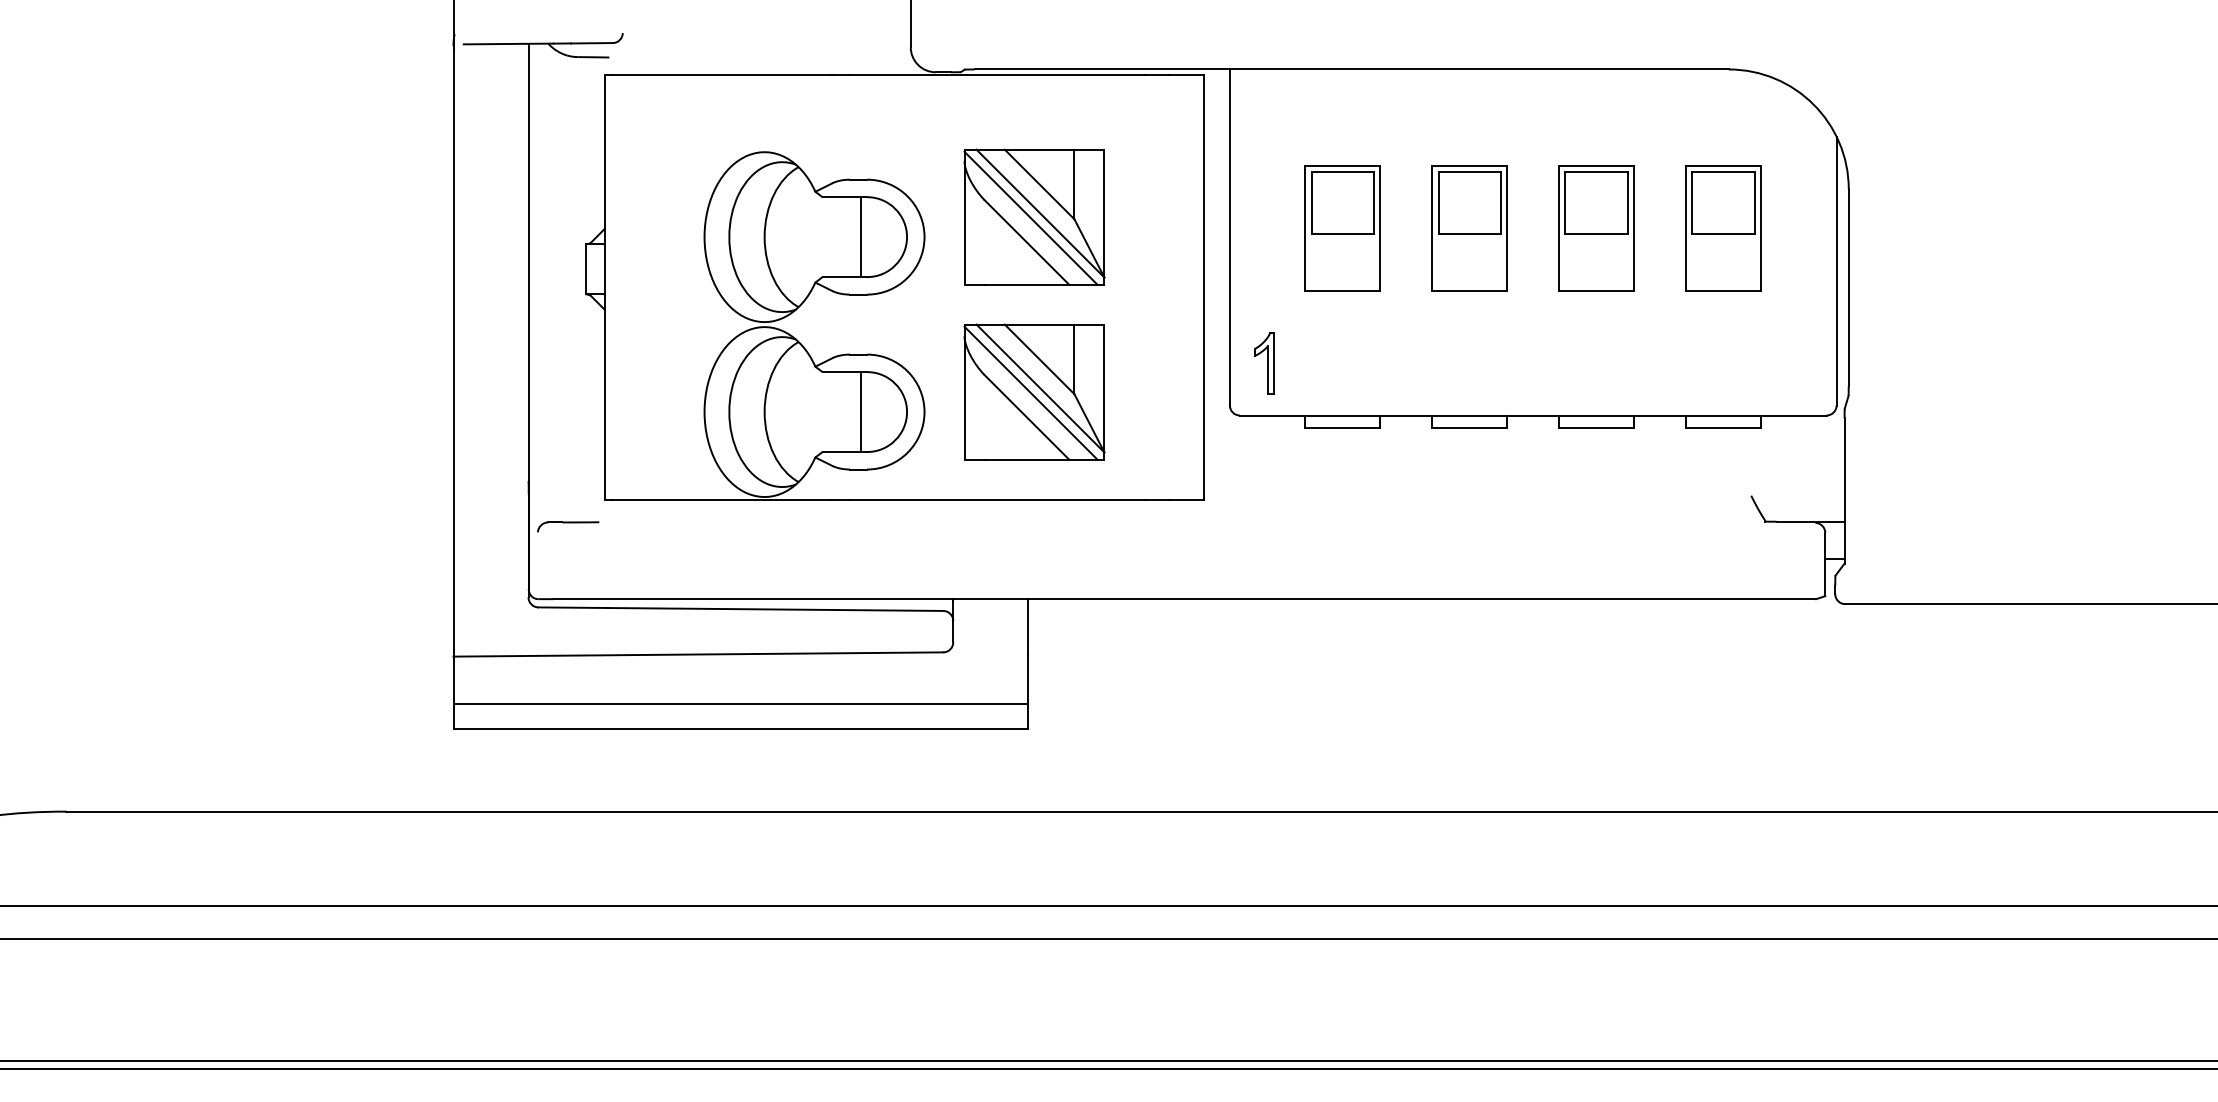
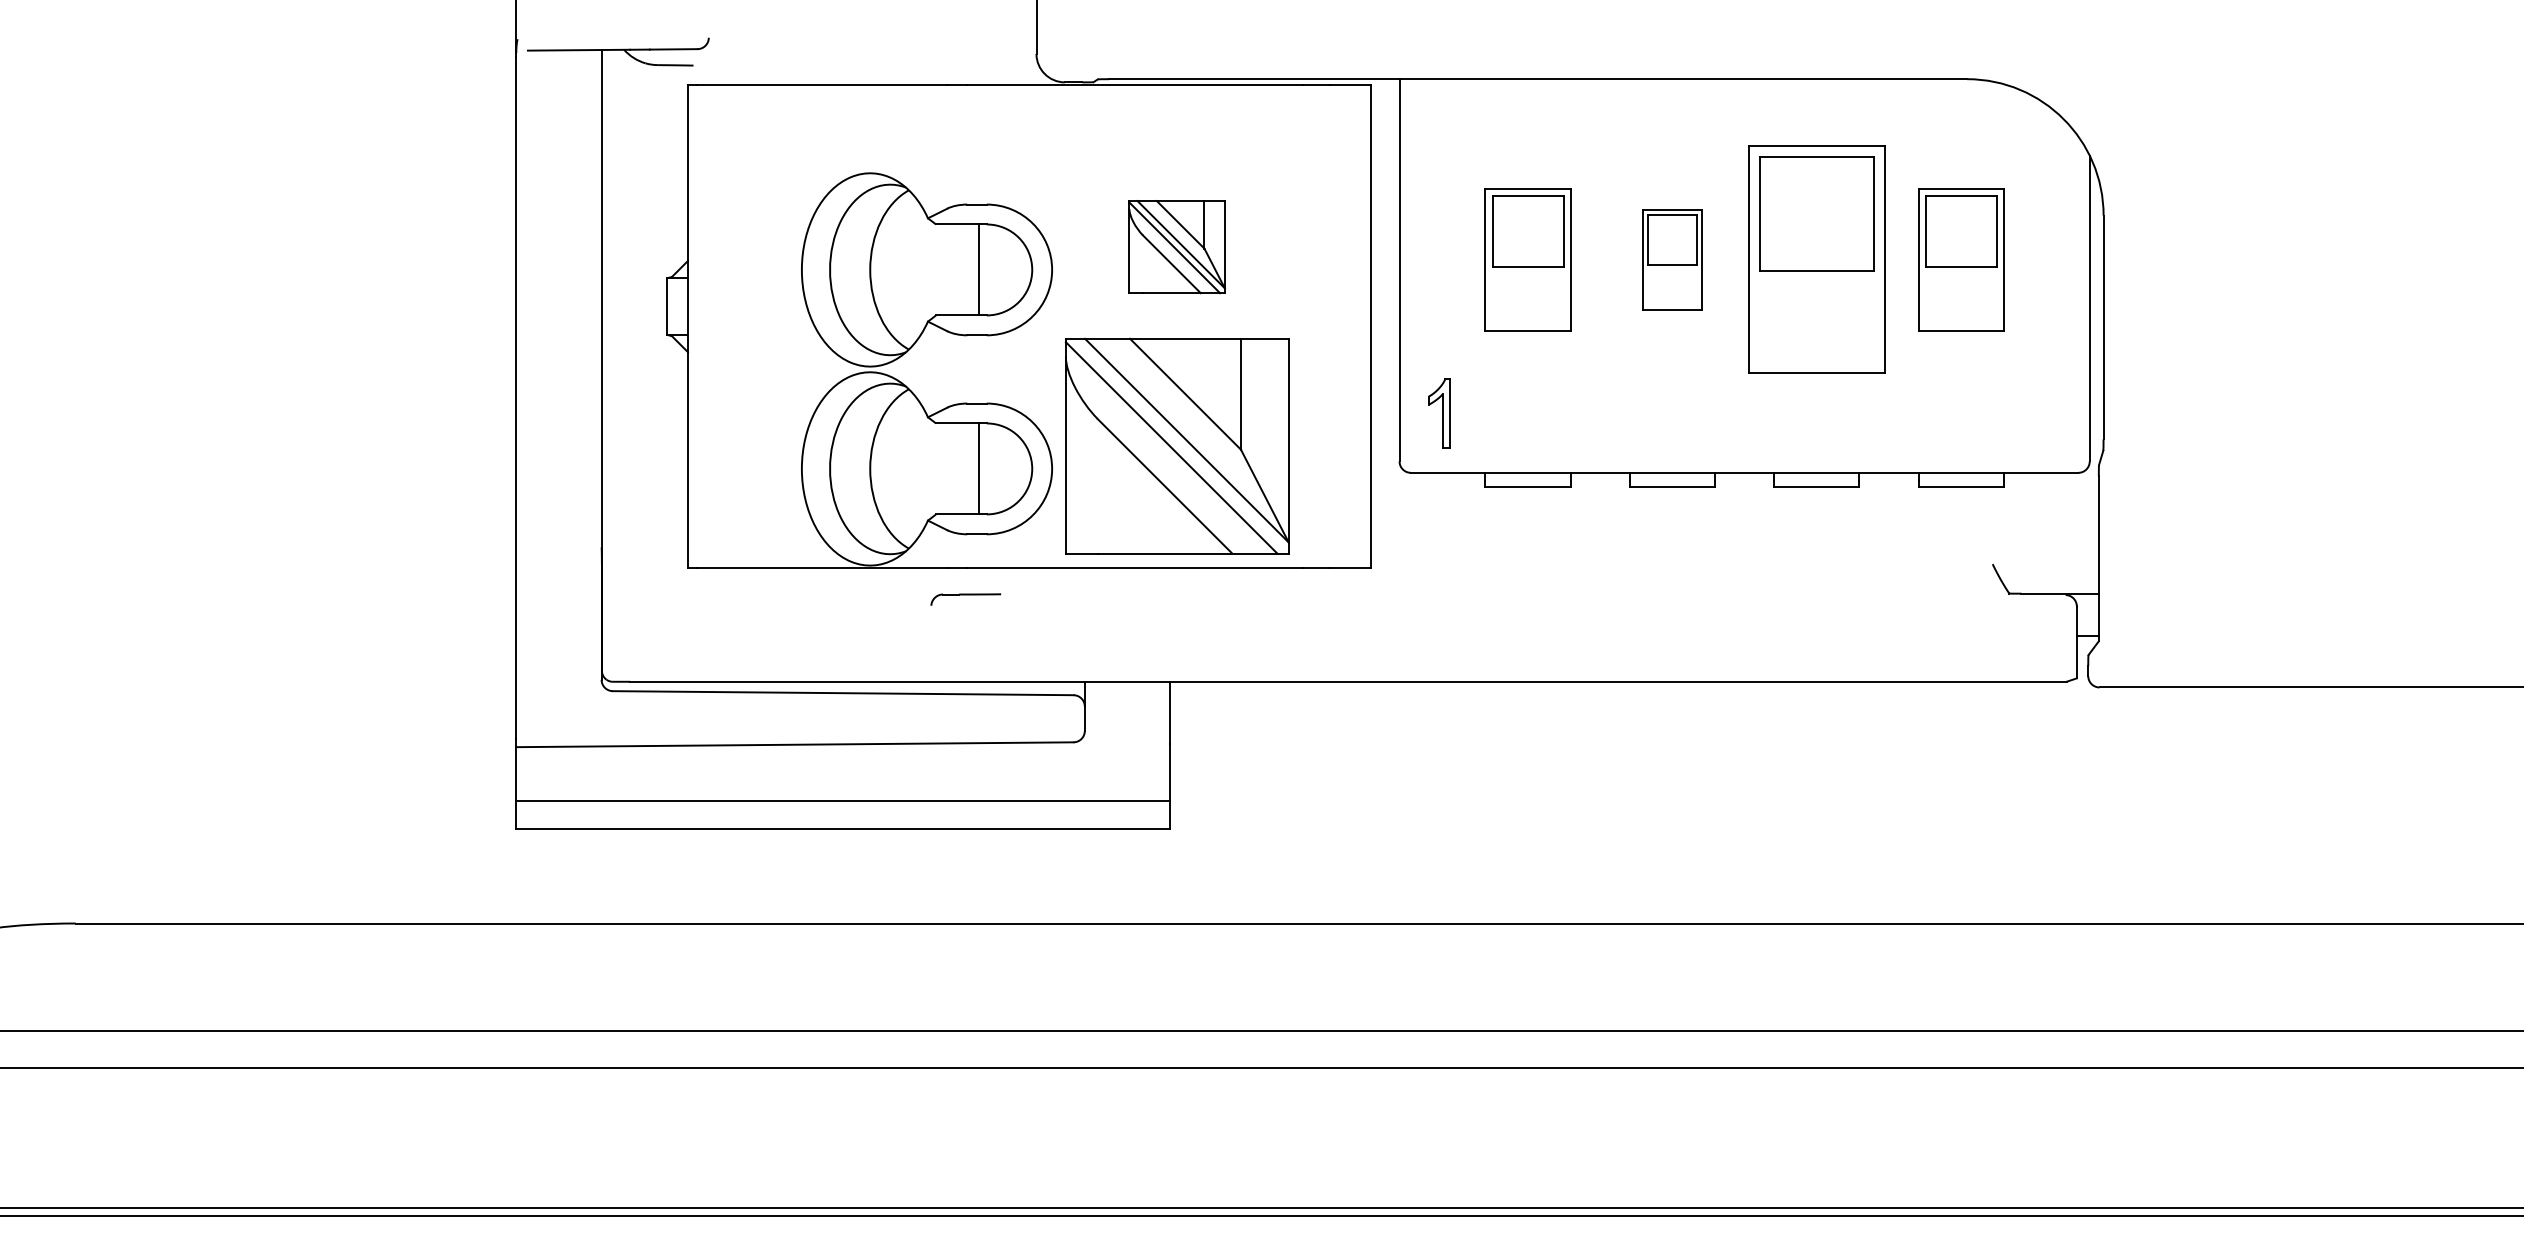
part: (1033, 216) -> (1176, 246), size x0.6
part: (1469, 227) -> (1672, 259), size x0.7
part: (1596, 227) -> (1816, 259), size x1.6
part: (1033, 391) -> (1176, 445), size x1.4
part: (567, 526) -> (965, 599), moved

